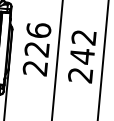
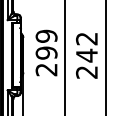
text: (37, 39) -> (46, 44), 226 -> 299

